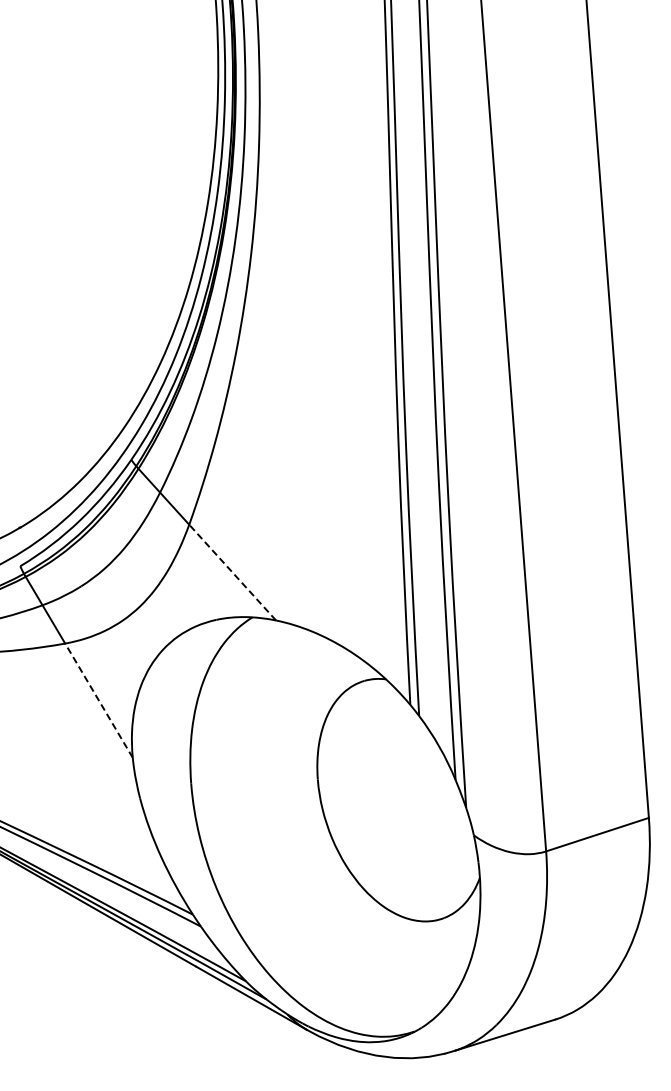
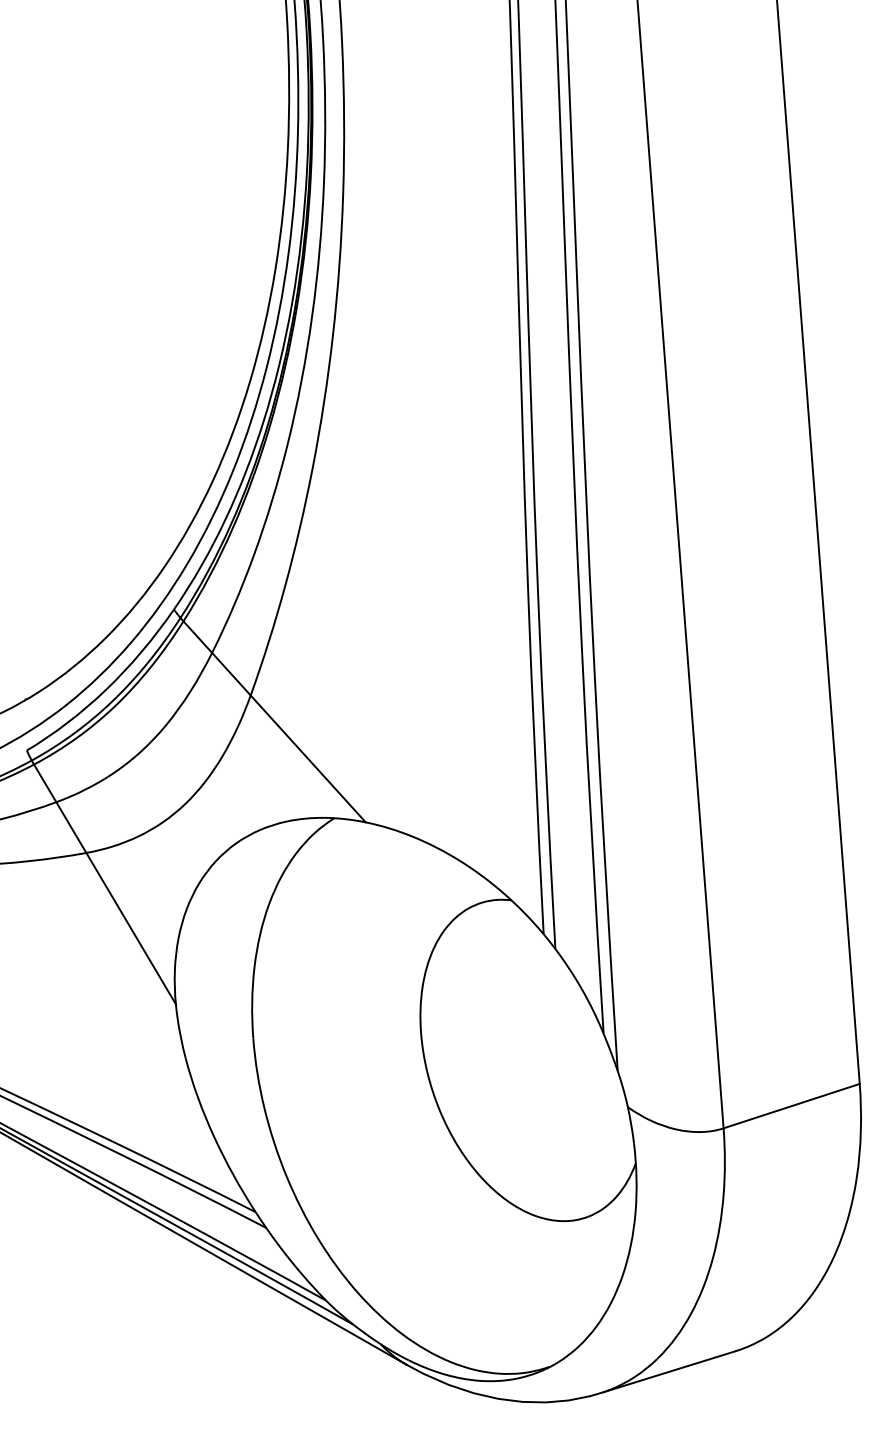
line: (232, 572) -> (308, 758), dashed -> solid
line: (98, 700) -> (130, 928), dashed -> solid

